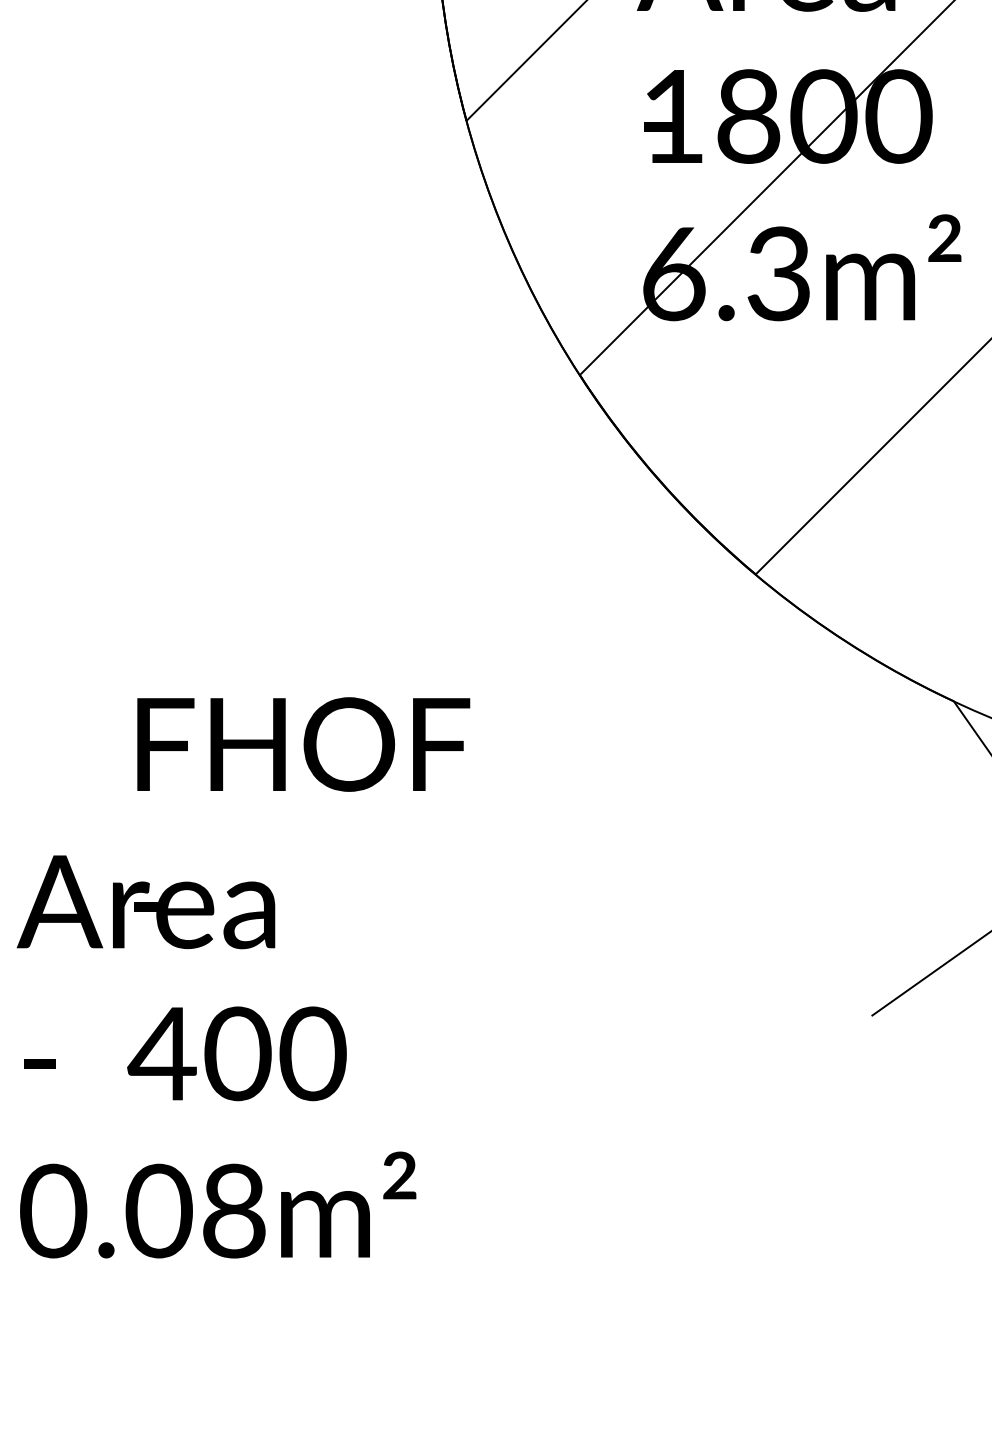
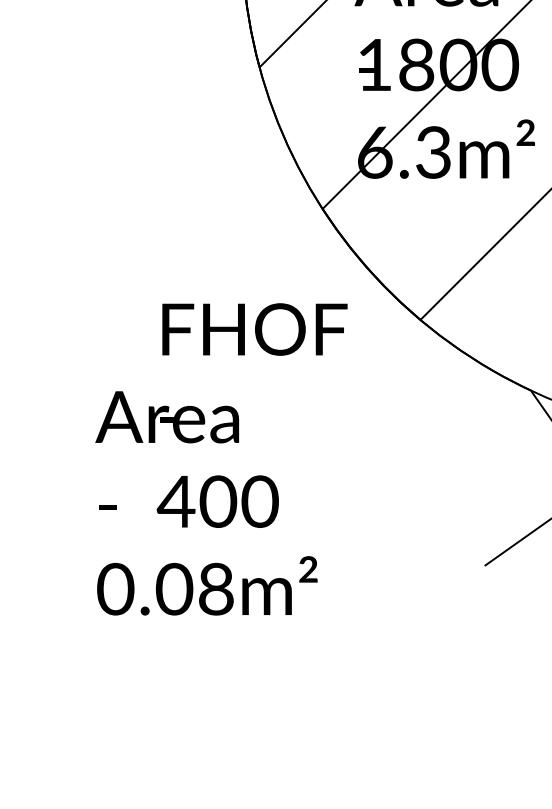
text: (243, 978) -> (221, 459), moved

